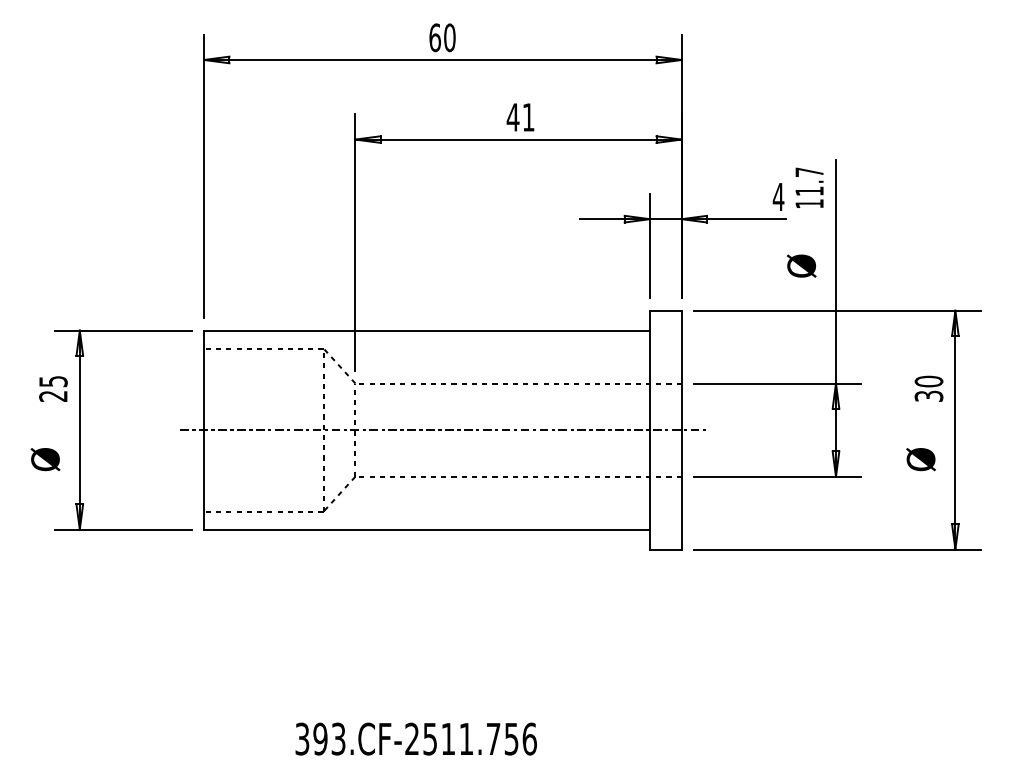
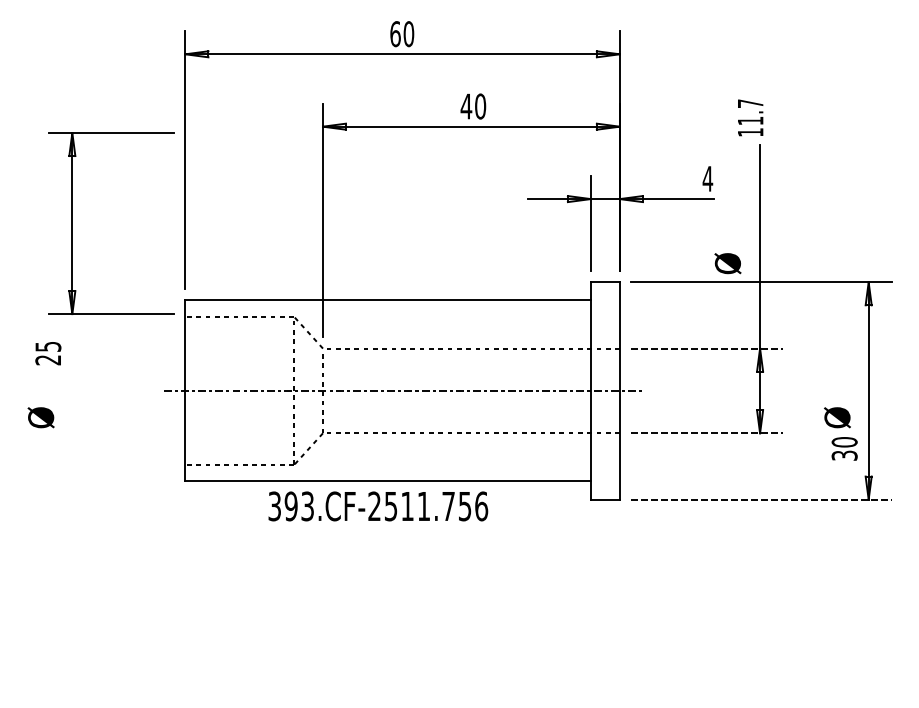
text: (528, 117) -> (480, 106), 41 -> 40
text: (809, 187) -> (750, 117), moved
text: (801, 265) -> (727, 263), moved
line: (778, 383) -> (707, 348), solid -> dashed
text: (928, 388) -> (844, 448), moved
part: (80, 429) -> (72, 223), moved
line: (778, 476) -> (707, 433), solid -> dashed
line: (838, 549) -> (762, 499), solid -> dashed
text: (415, 738) -> (377, 505), moved

